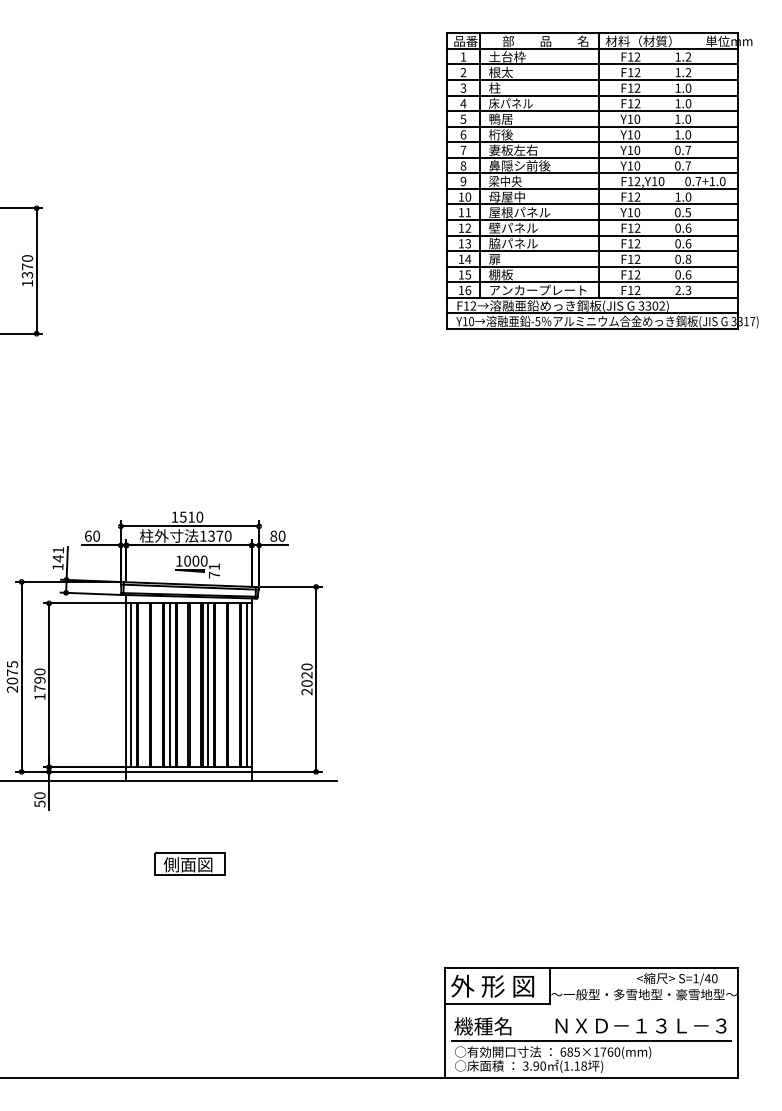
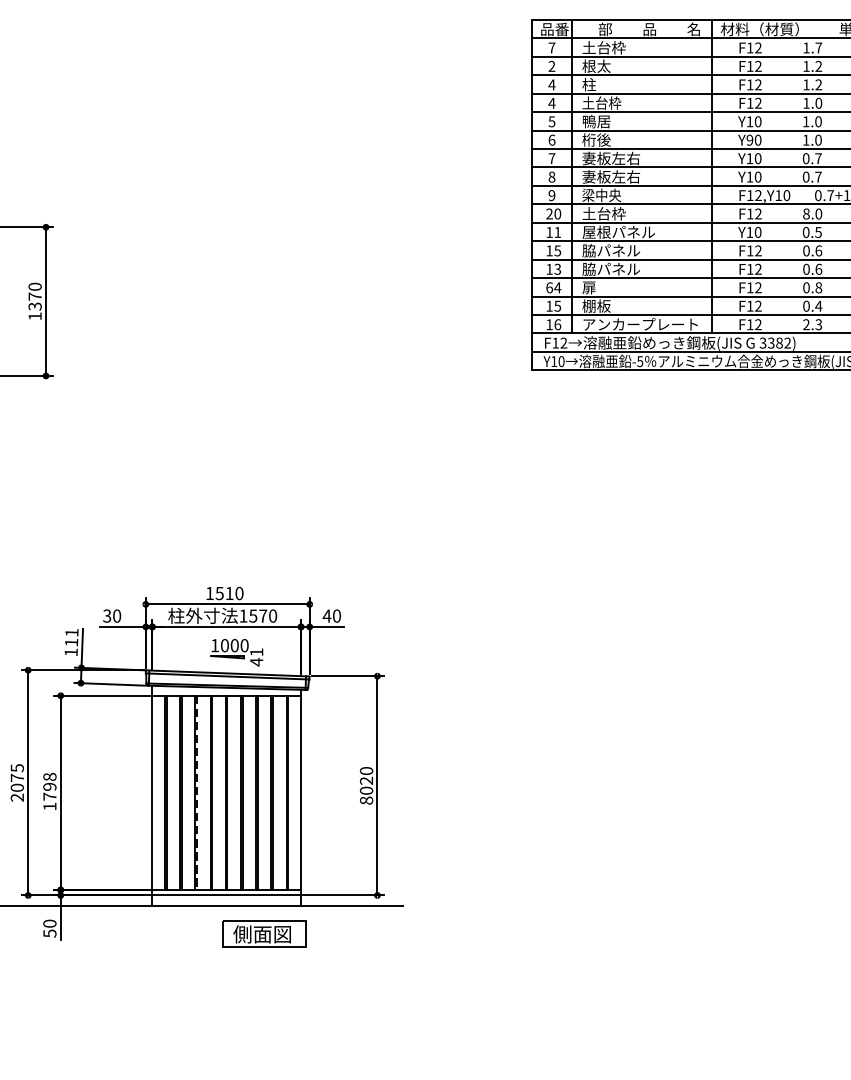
text: (463, 56) -> (552, 47), 1 -> 7
text: (688, 56) -> (818, 47), 1.2 -> 1.7
text: (463, 87) -> (552, 84), 3 -> 4
text: (688, 87) -> (818, 84), 1.0 -> 1.2
text: (510, 103) -> (607, 103), 床パネル -> 土台枠
text: (630, 134) -> (750, 139), Y10 -> Y90
text: (519, 165) -> (618, 176), 鼻隠シ前後 -> 妻板左右
text: (461, 196) -> (549, 213), 10 -> 20
text: (507, 196) -> (604, 213), 母屋中 -> 土台枠
text: (677, 196) -> (805, 213), 1.0 -> 8.0
text: (468, 227) -> (557, 250), 12 -> 15
text: (494, 227) -> (588, 250), 壁パネル -> 脇パネル
text: (461, 258) -> (549, 286), 14 -> 64
text: (688, 274) -> (818, 305), 0.6 -> 0.4
text: (655, 306) -> (779, 343), 3302) -> 3382)
text: (87, 535) -> (106, 615), 60 -> 30
text: (211, 535) -> (253, 615), 1370 -> 1570
text: (273, 535) -> (326, 615), 80 -> 40
text: (57, 558) -> (70, 642), 141 -> 111
text: (214, 574) -> (256, 661), 71 -> 41
text: (39, 671) -> (49, 776), 1790 -> 1798
line: (131, 685) -> (158, 793), removed
line: (164, 685) -> (197, 793), solid -> dashed
line: (169, 685) -> (203, 793), removed
line: (208, 685) -> (249, 793), removed
line: (246, 685) -> (294, 793), removed
text: (306, 691) -> (365, 800), 2020 -> 8020
part: (189, 863) -> (263, 932), moved

